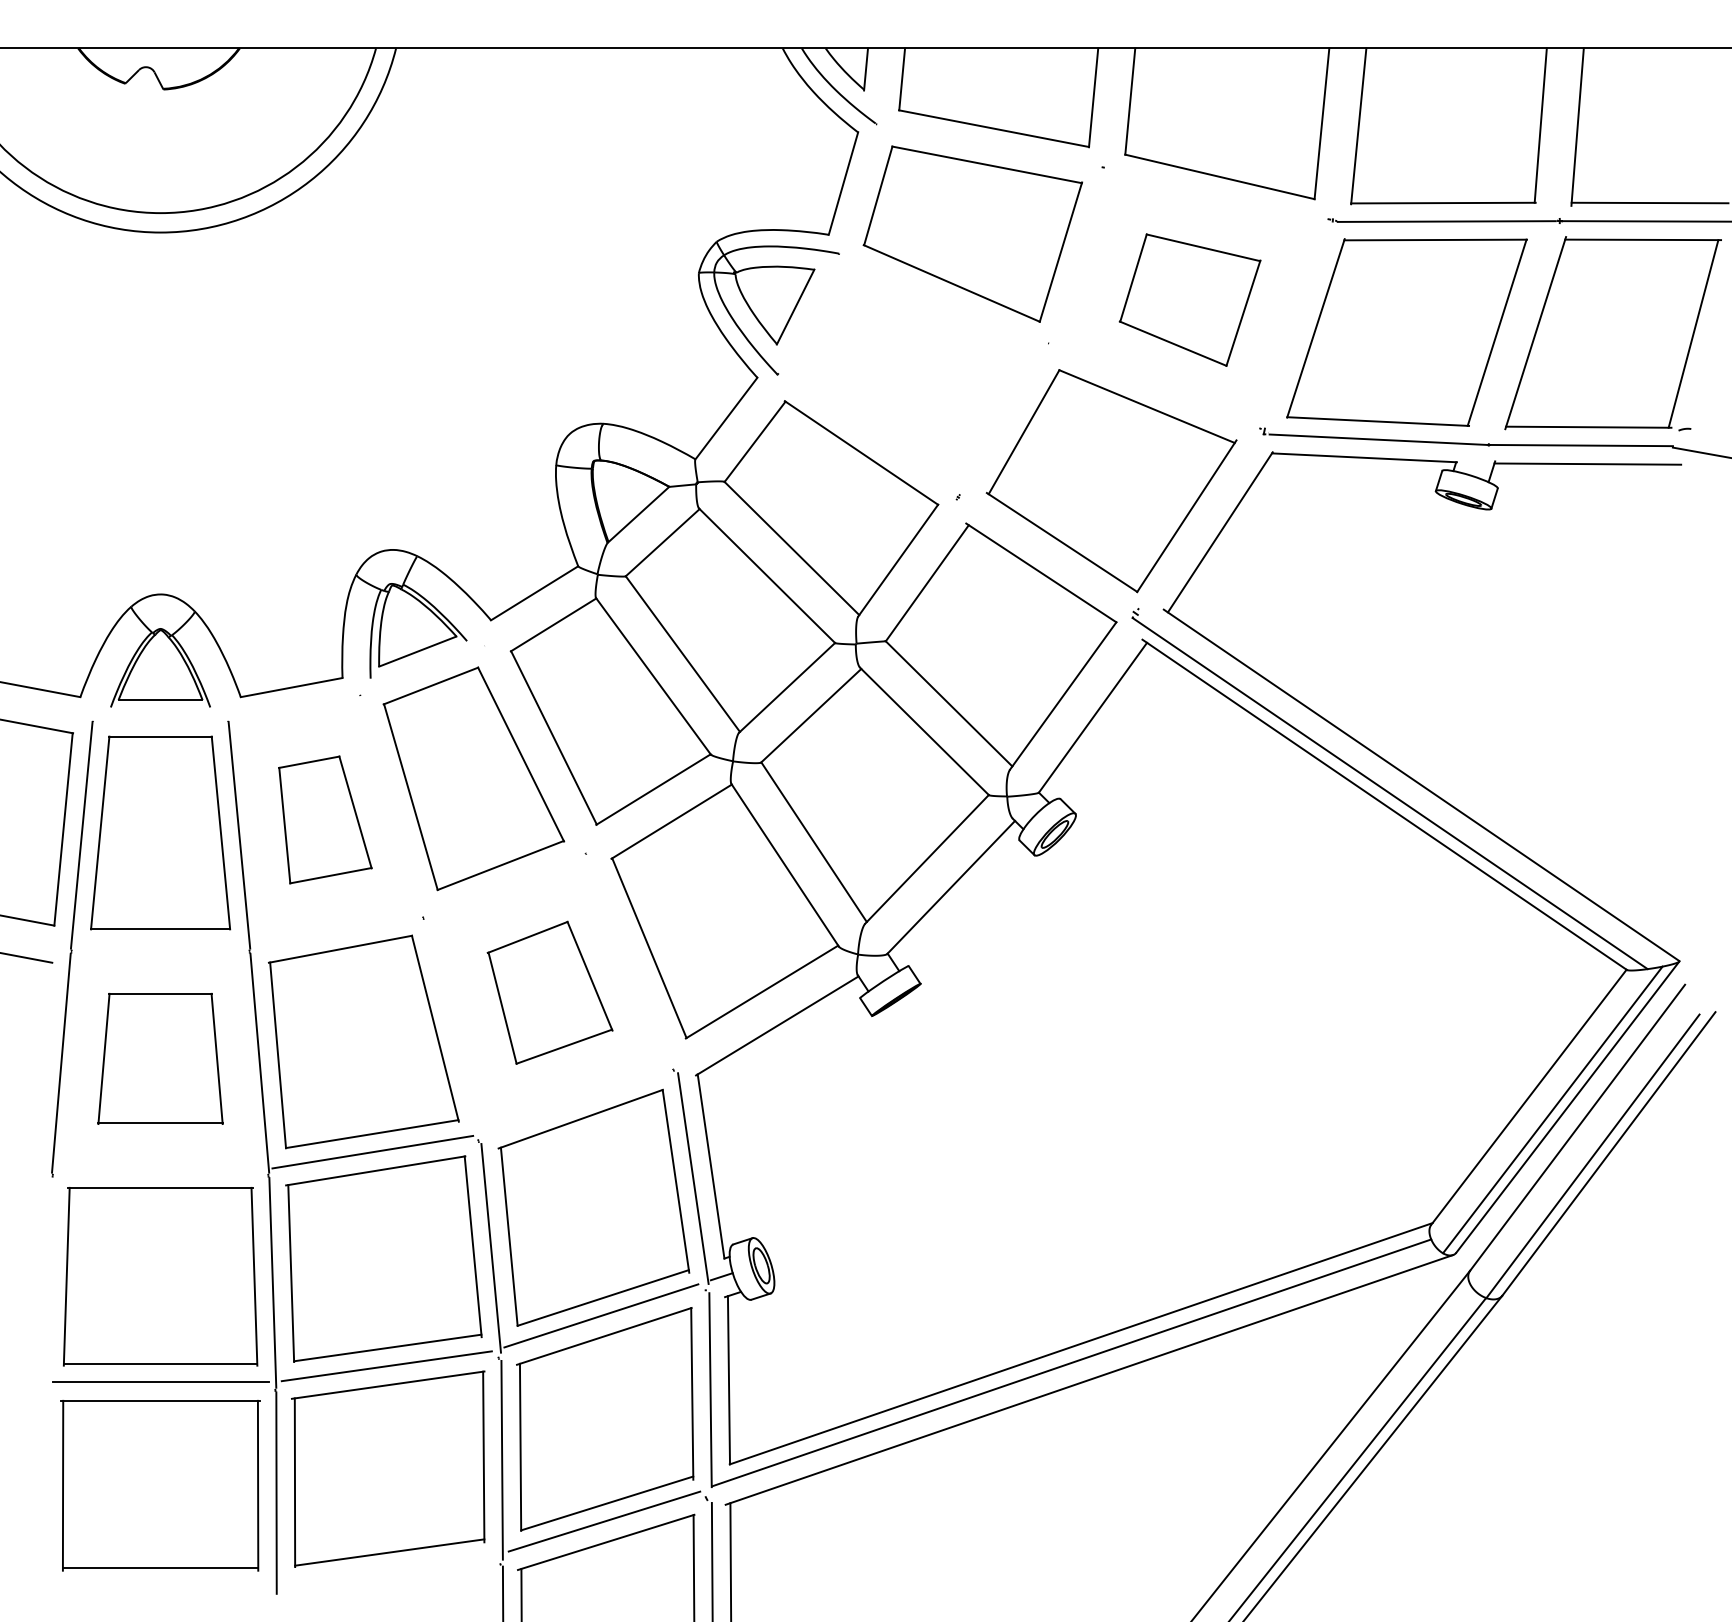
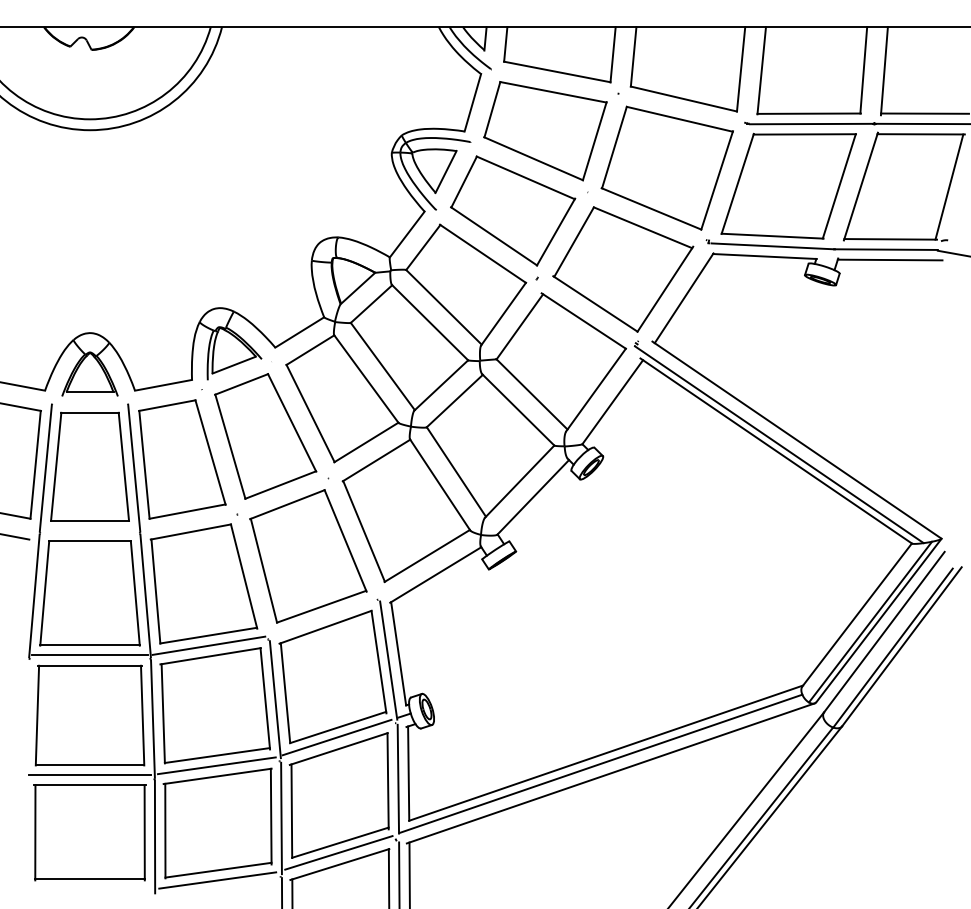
part: (1188, 299) -> (666, 167), size x1.67
part: (915, 375) -> (513, 210), added
part: (325, 819) -> (182, 459), size x1.67
part: (550, 992) -> (308, 556), size x1.67
part: (159, 1058) -> (89, 593), size x1.43
line: (159, 1169) -> (89, 655), added
line: (387, 1570) -> (217, 880), added

